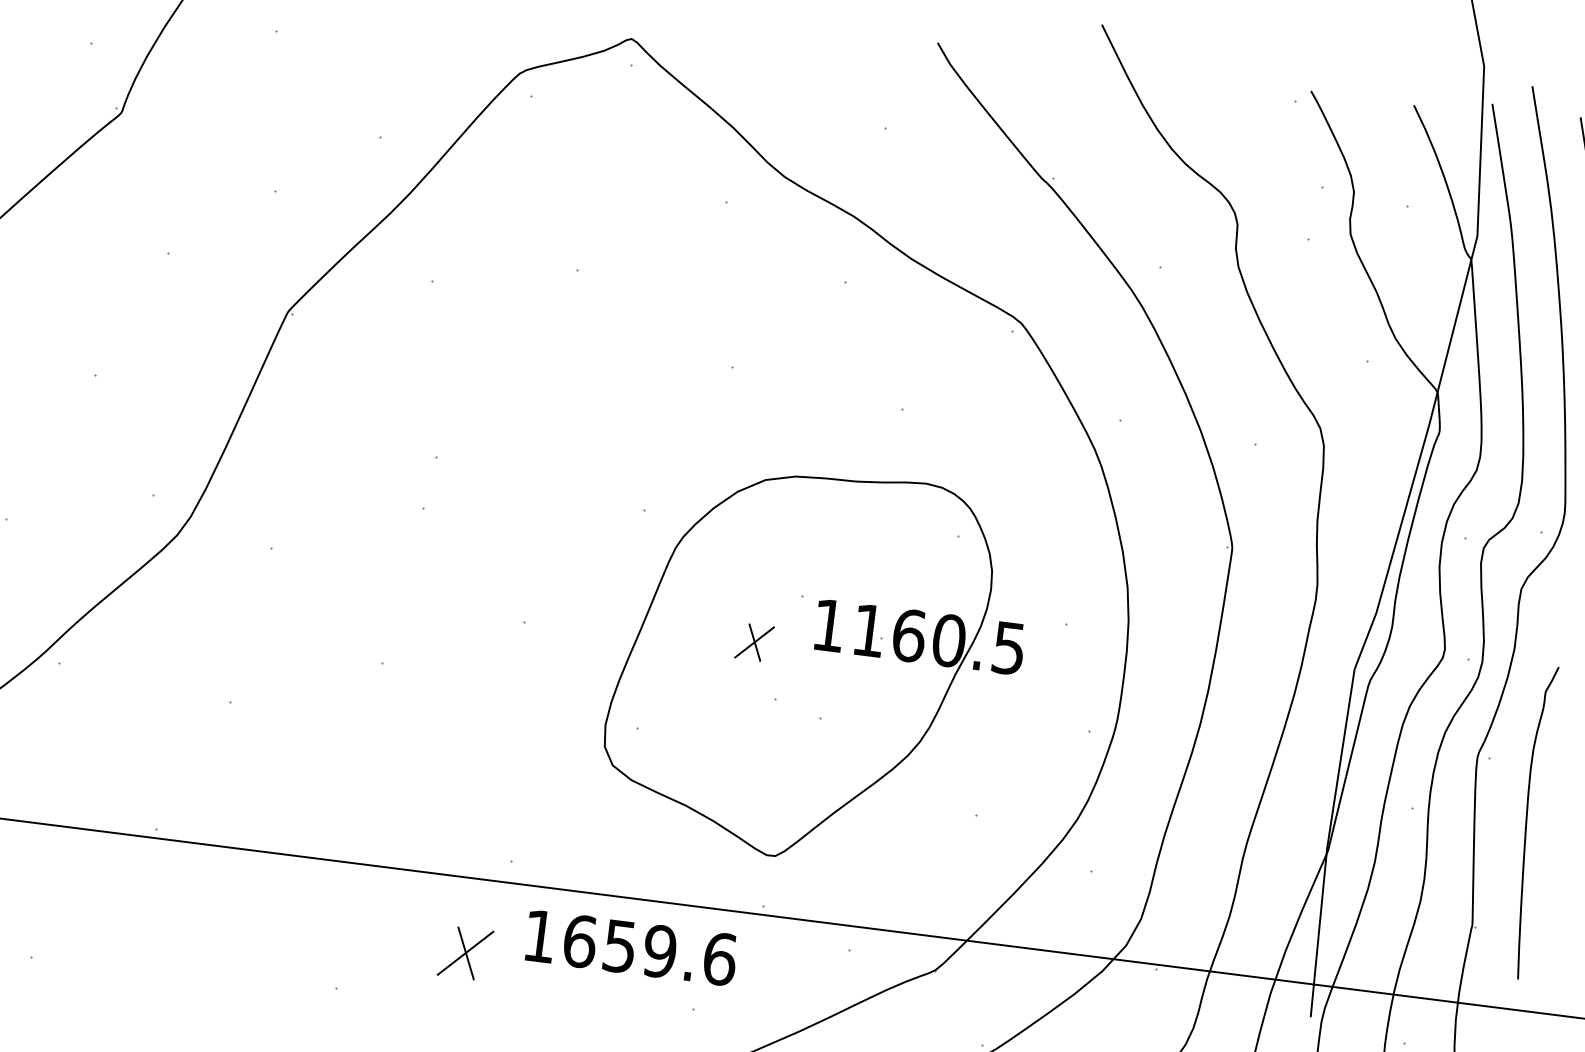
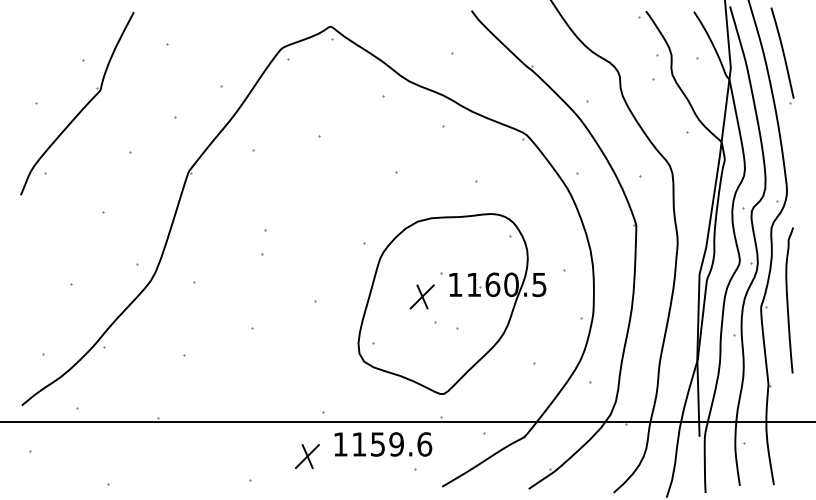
part: (753, 641) -> (421, 296), size x1.43
curve: (1528, 822) -> (788, 300), moved
text: (580, 941) -> (359, 444), 1659.6 -> 1159.6

